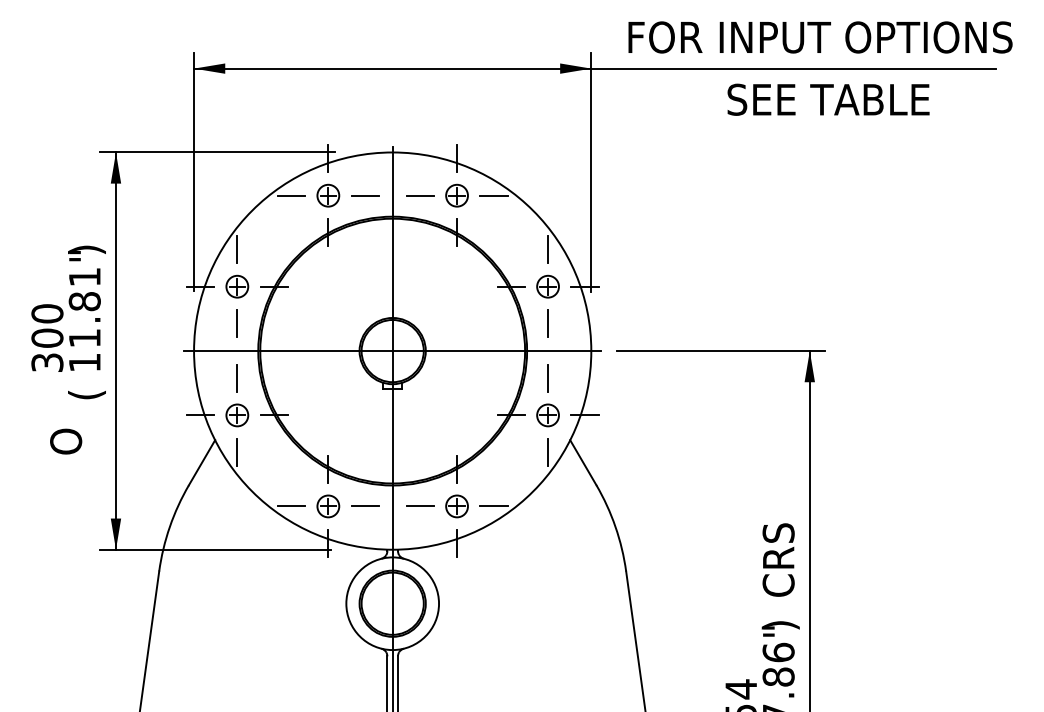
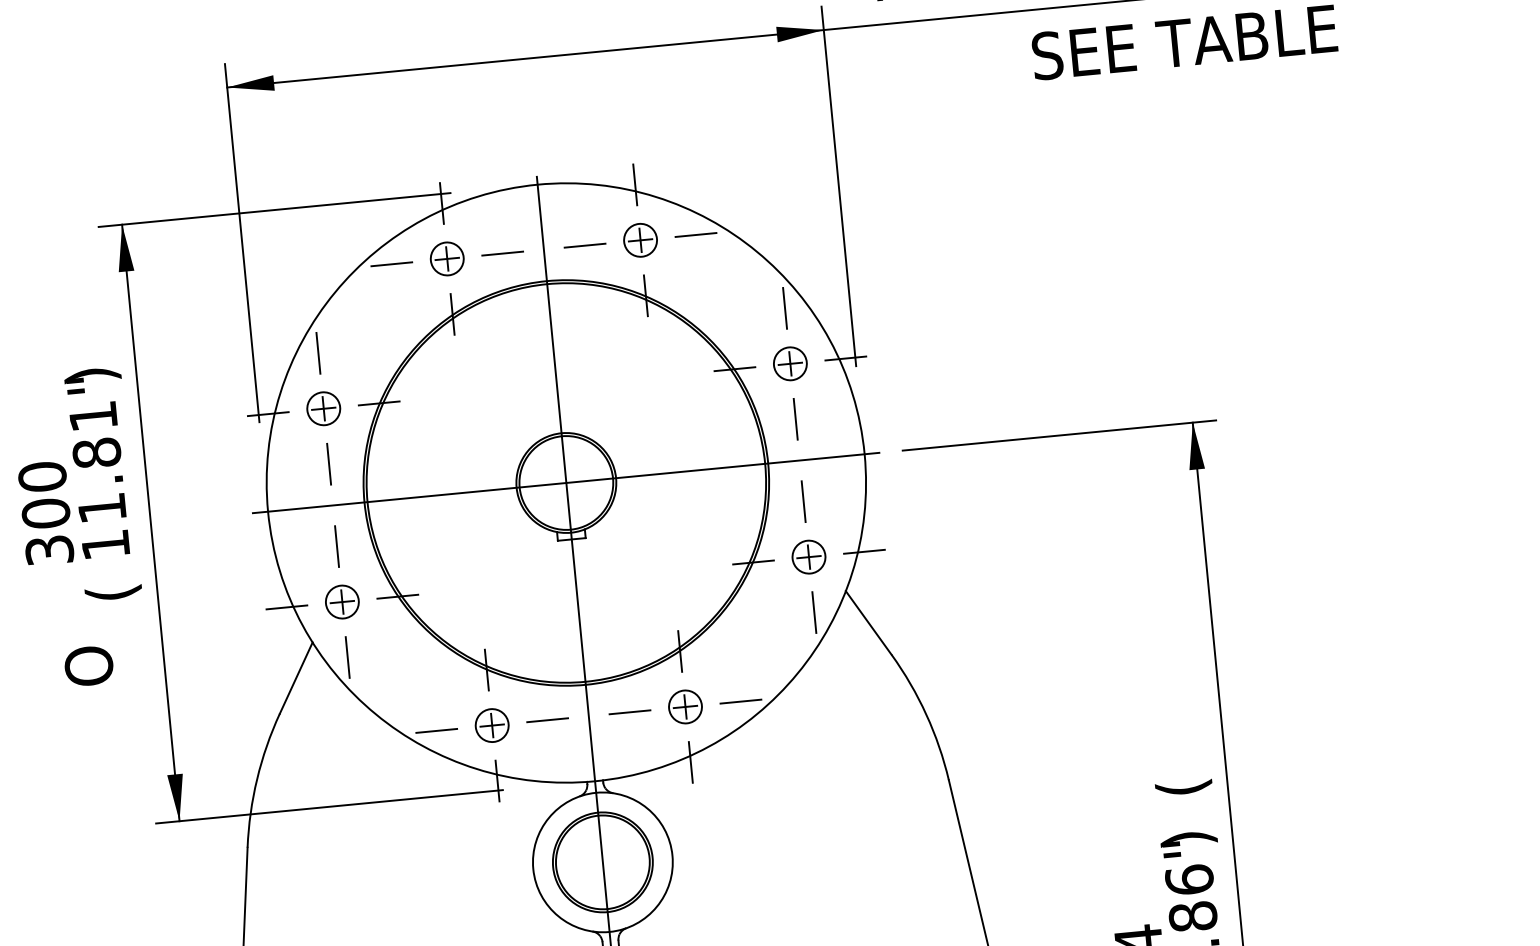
text: (780, 559) -> (1178, 739), CRS -> (

